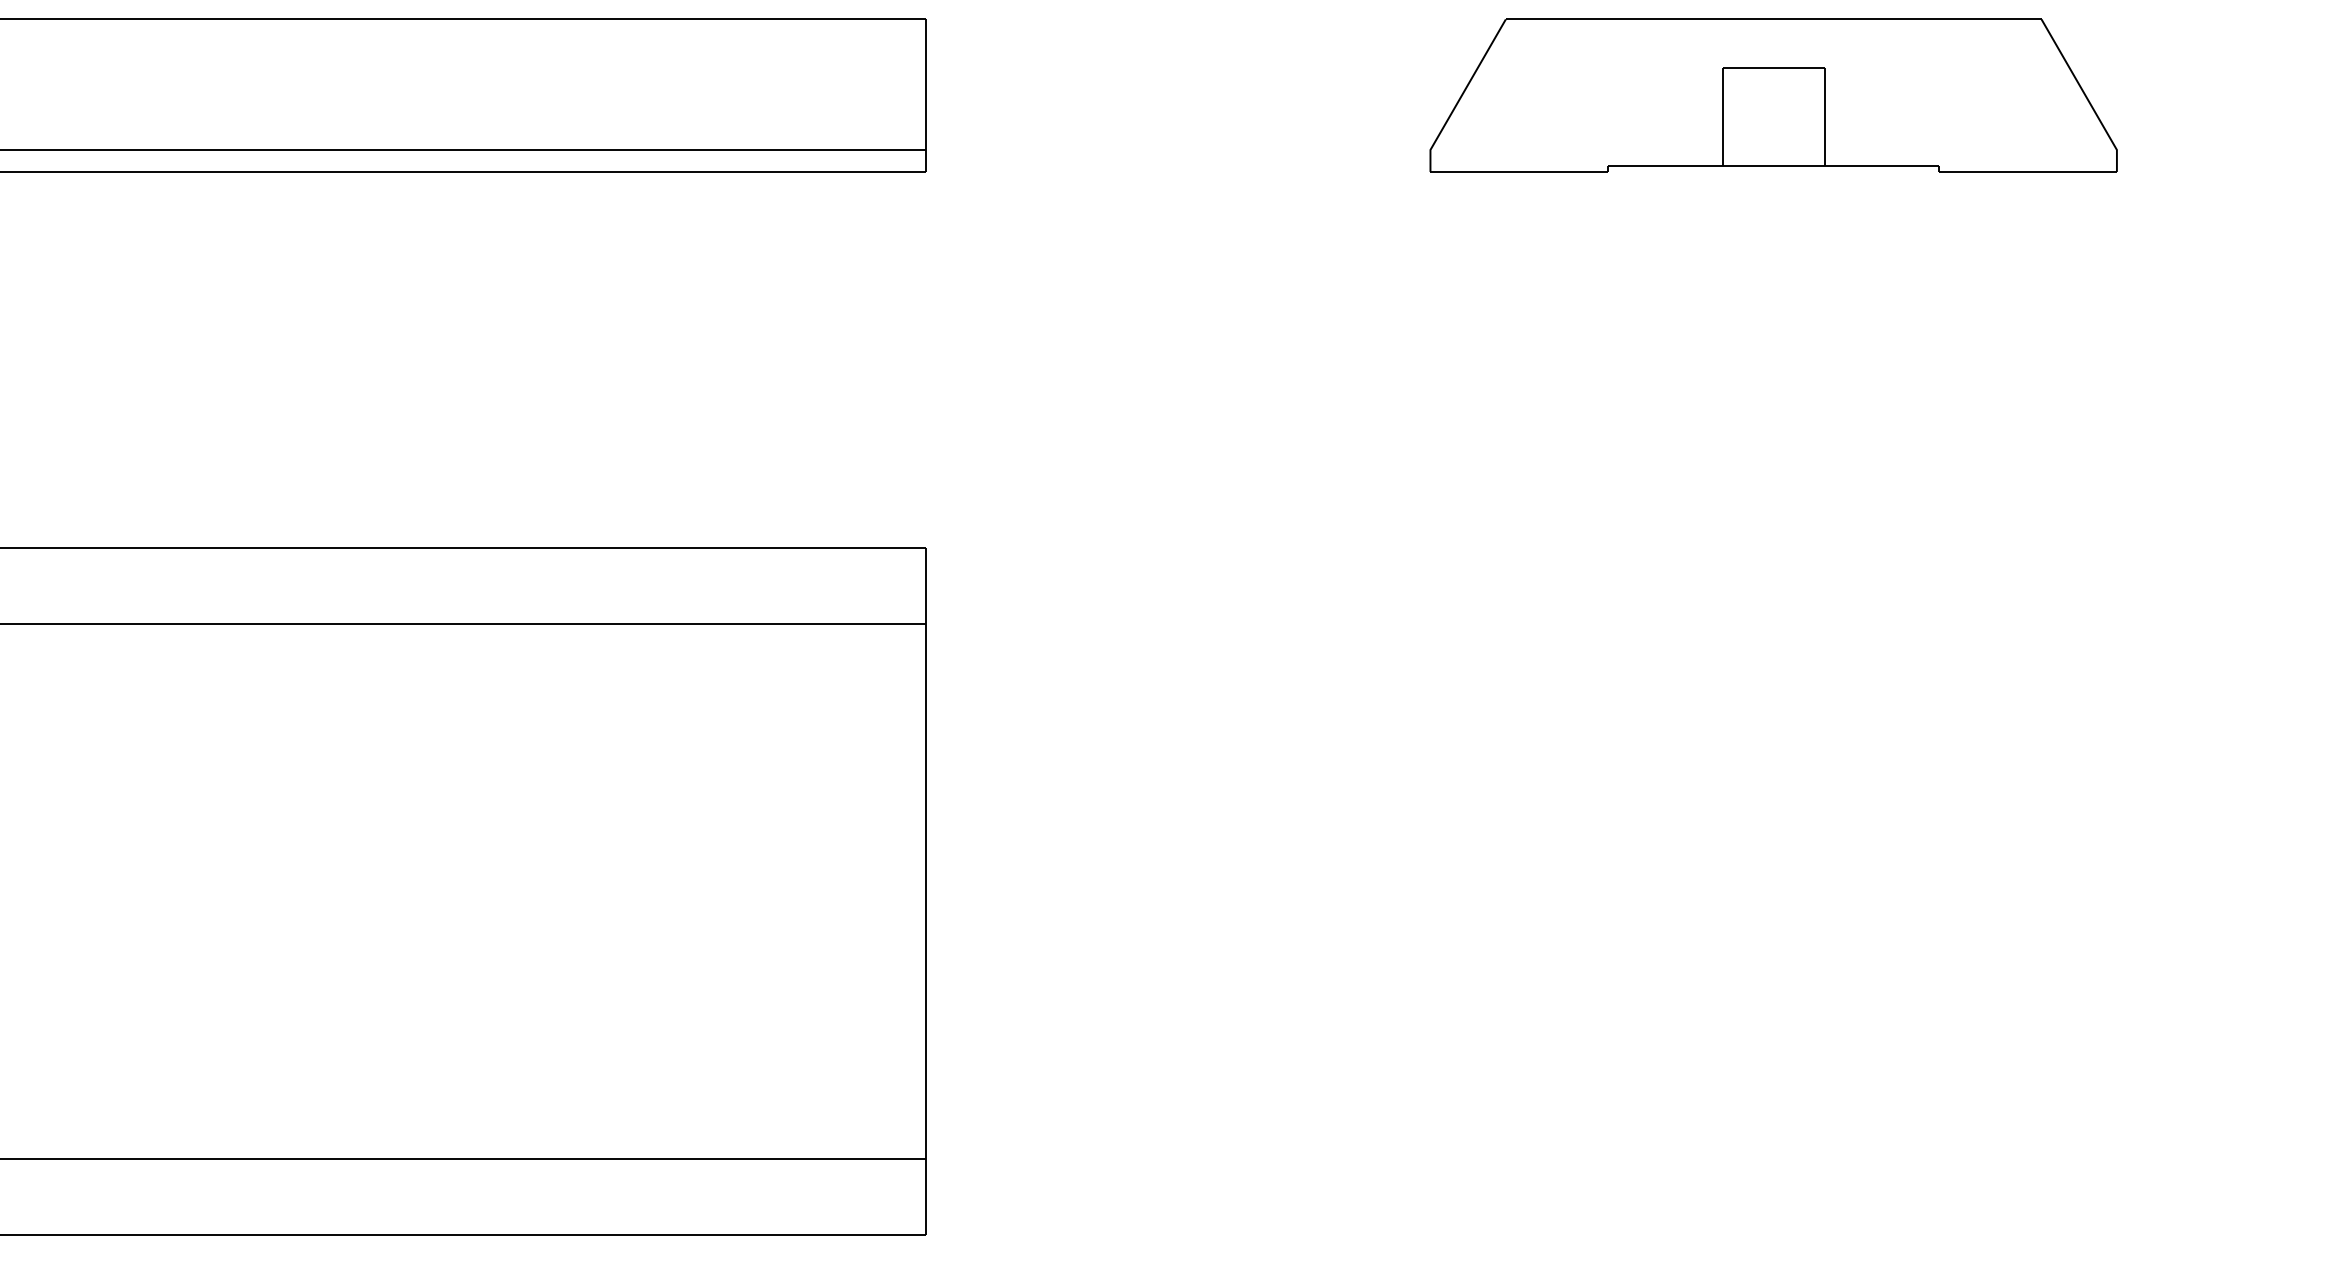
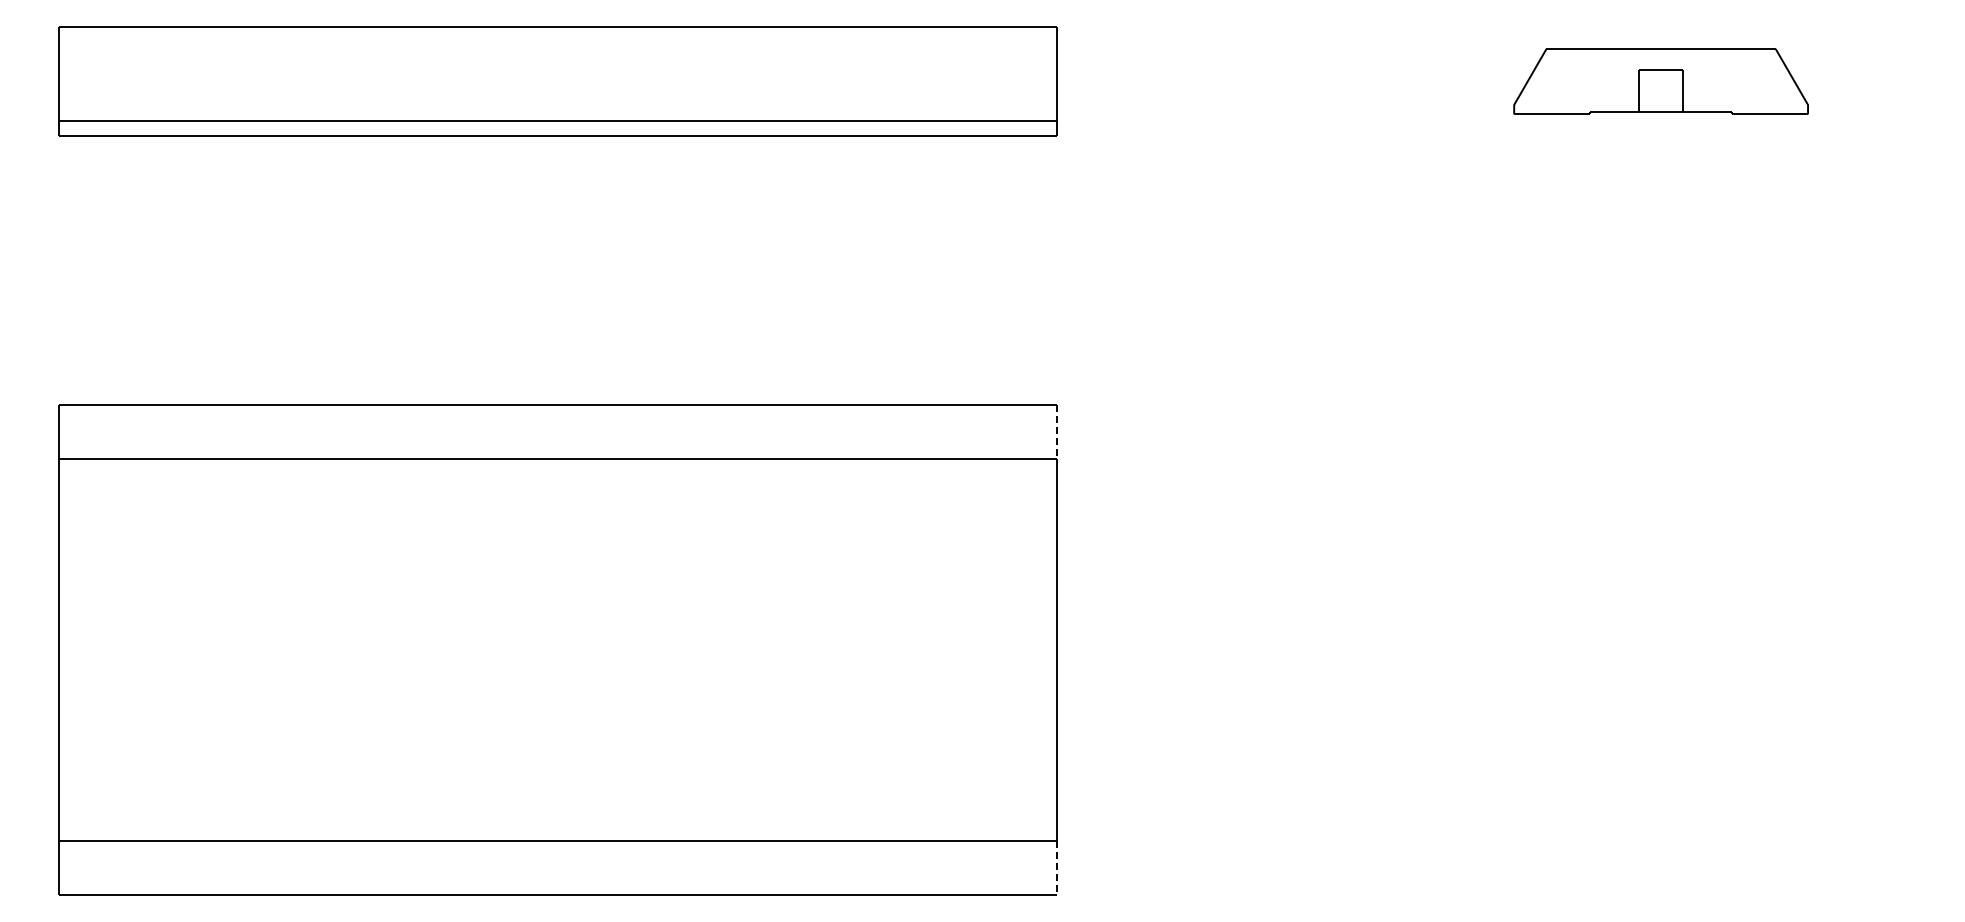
part: (1772, 95) -> (1660, 81), size x0.6
line: (926, 585) -> (1056, 431), solid -> dashed
line: (926, 1196) -> (1056, 867), solid -> dashed

